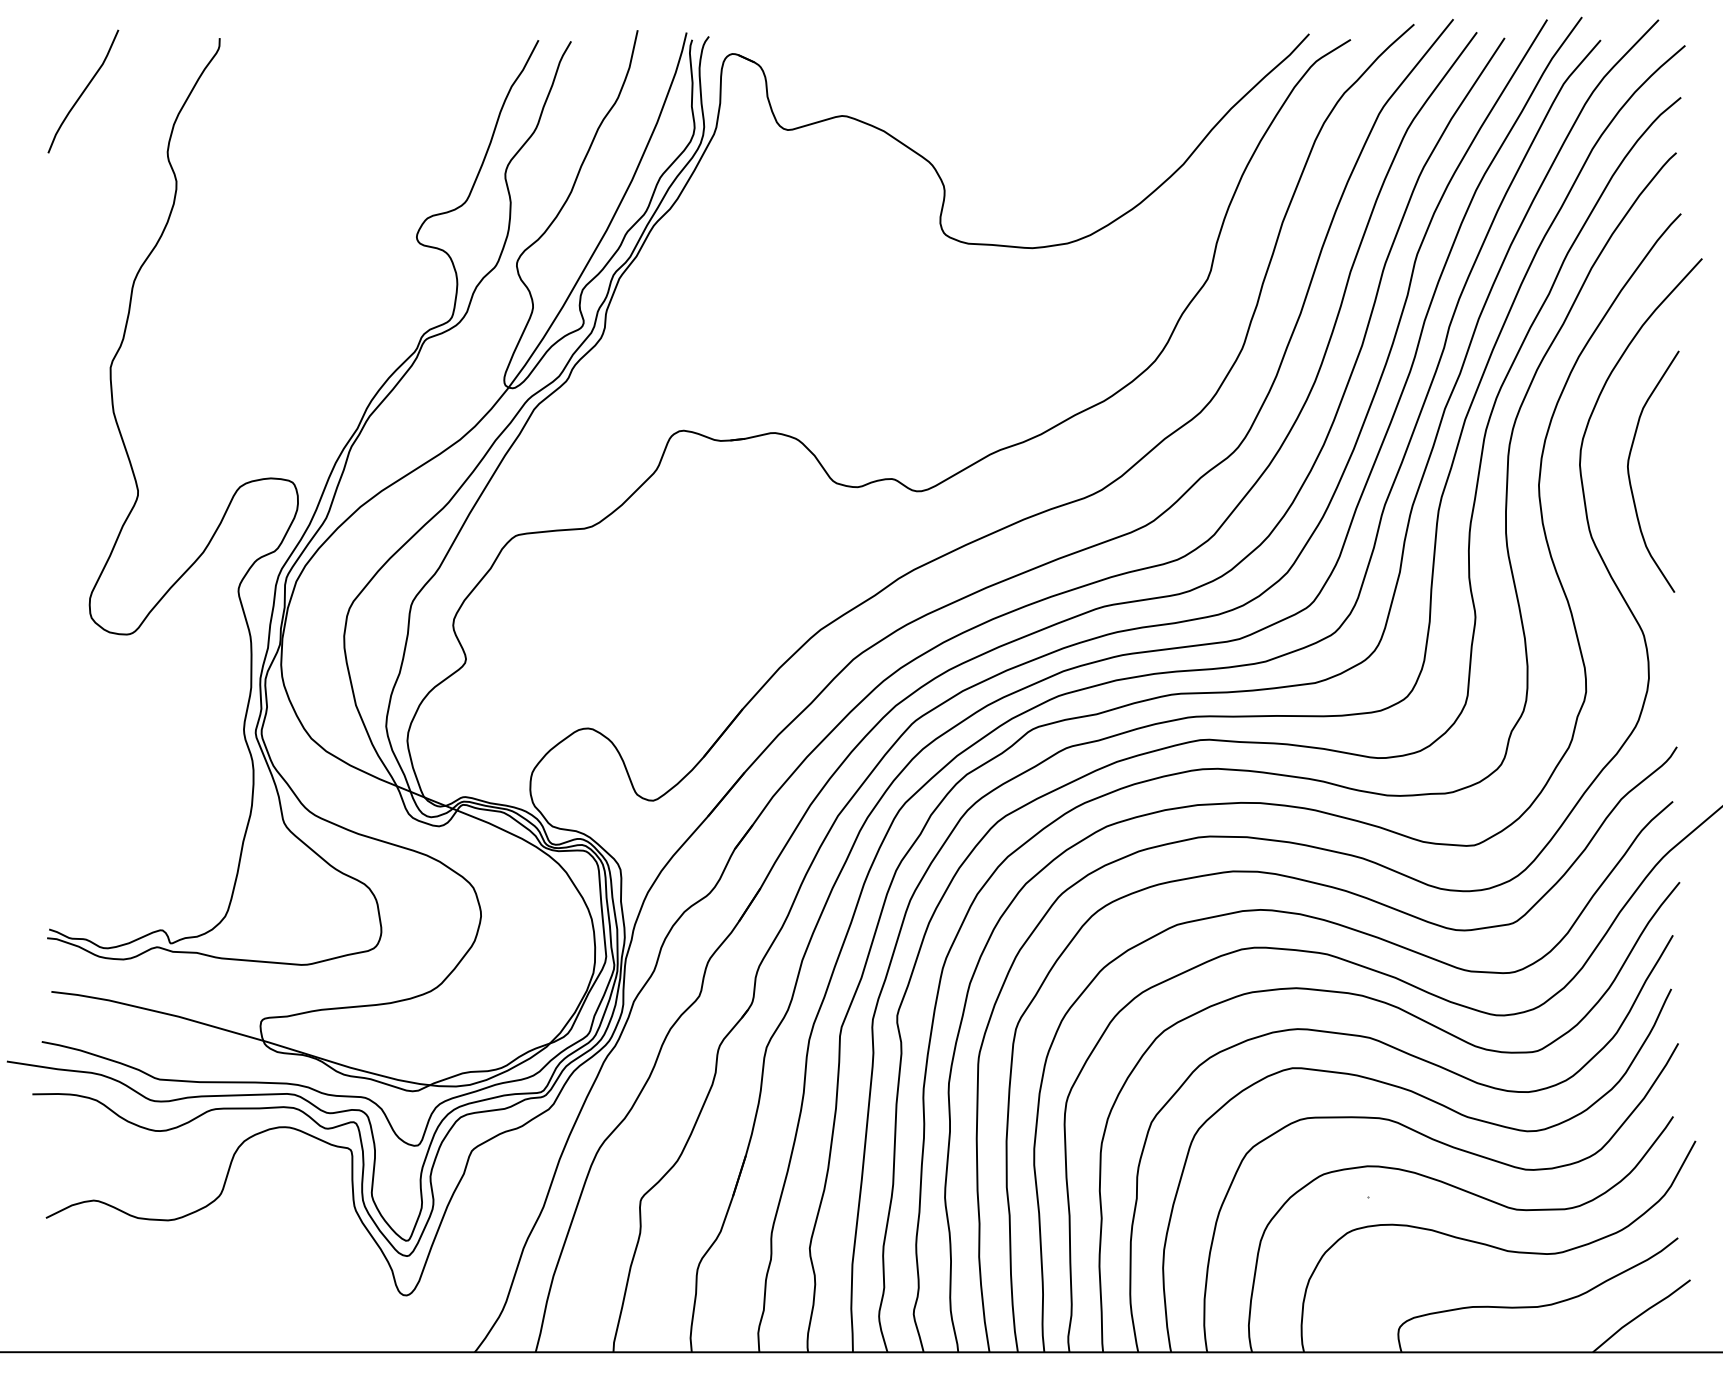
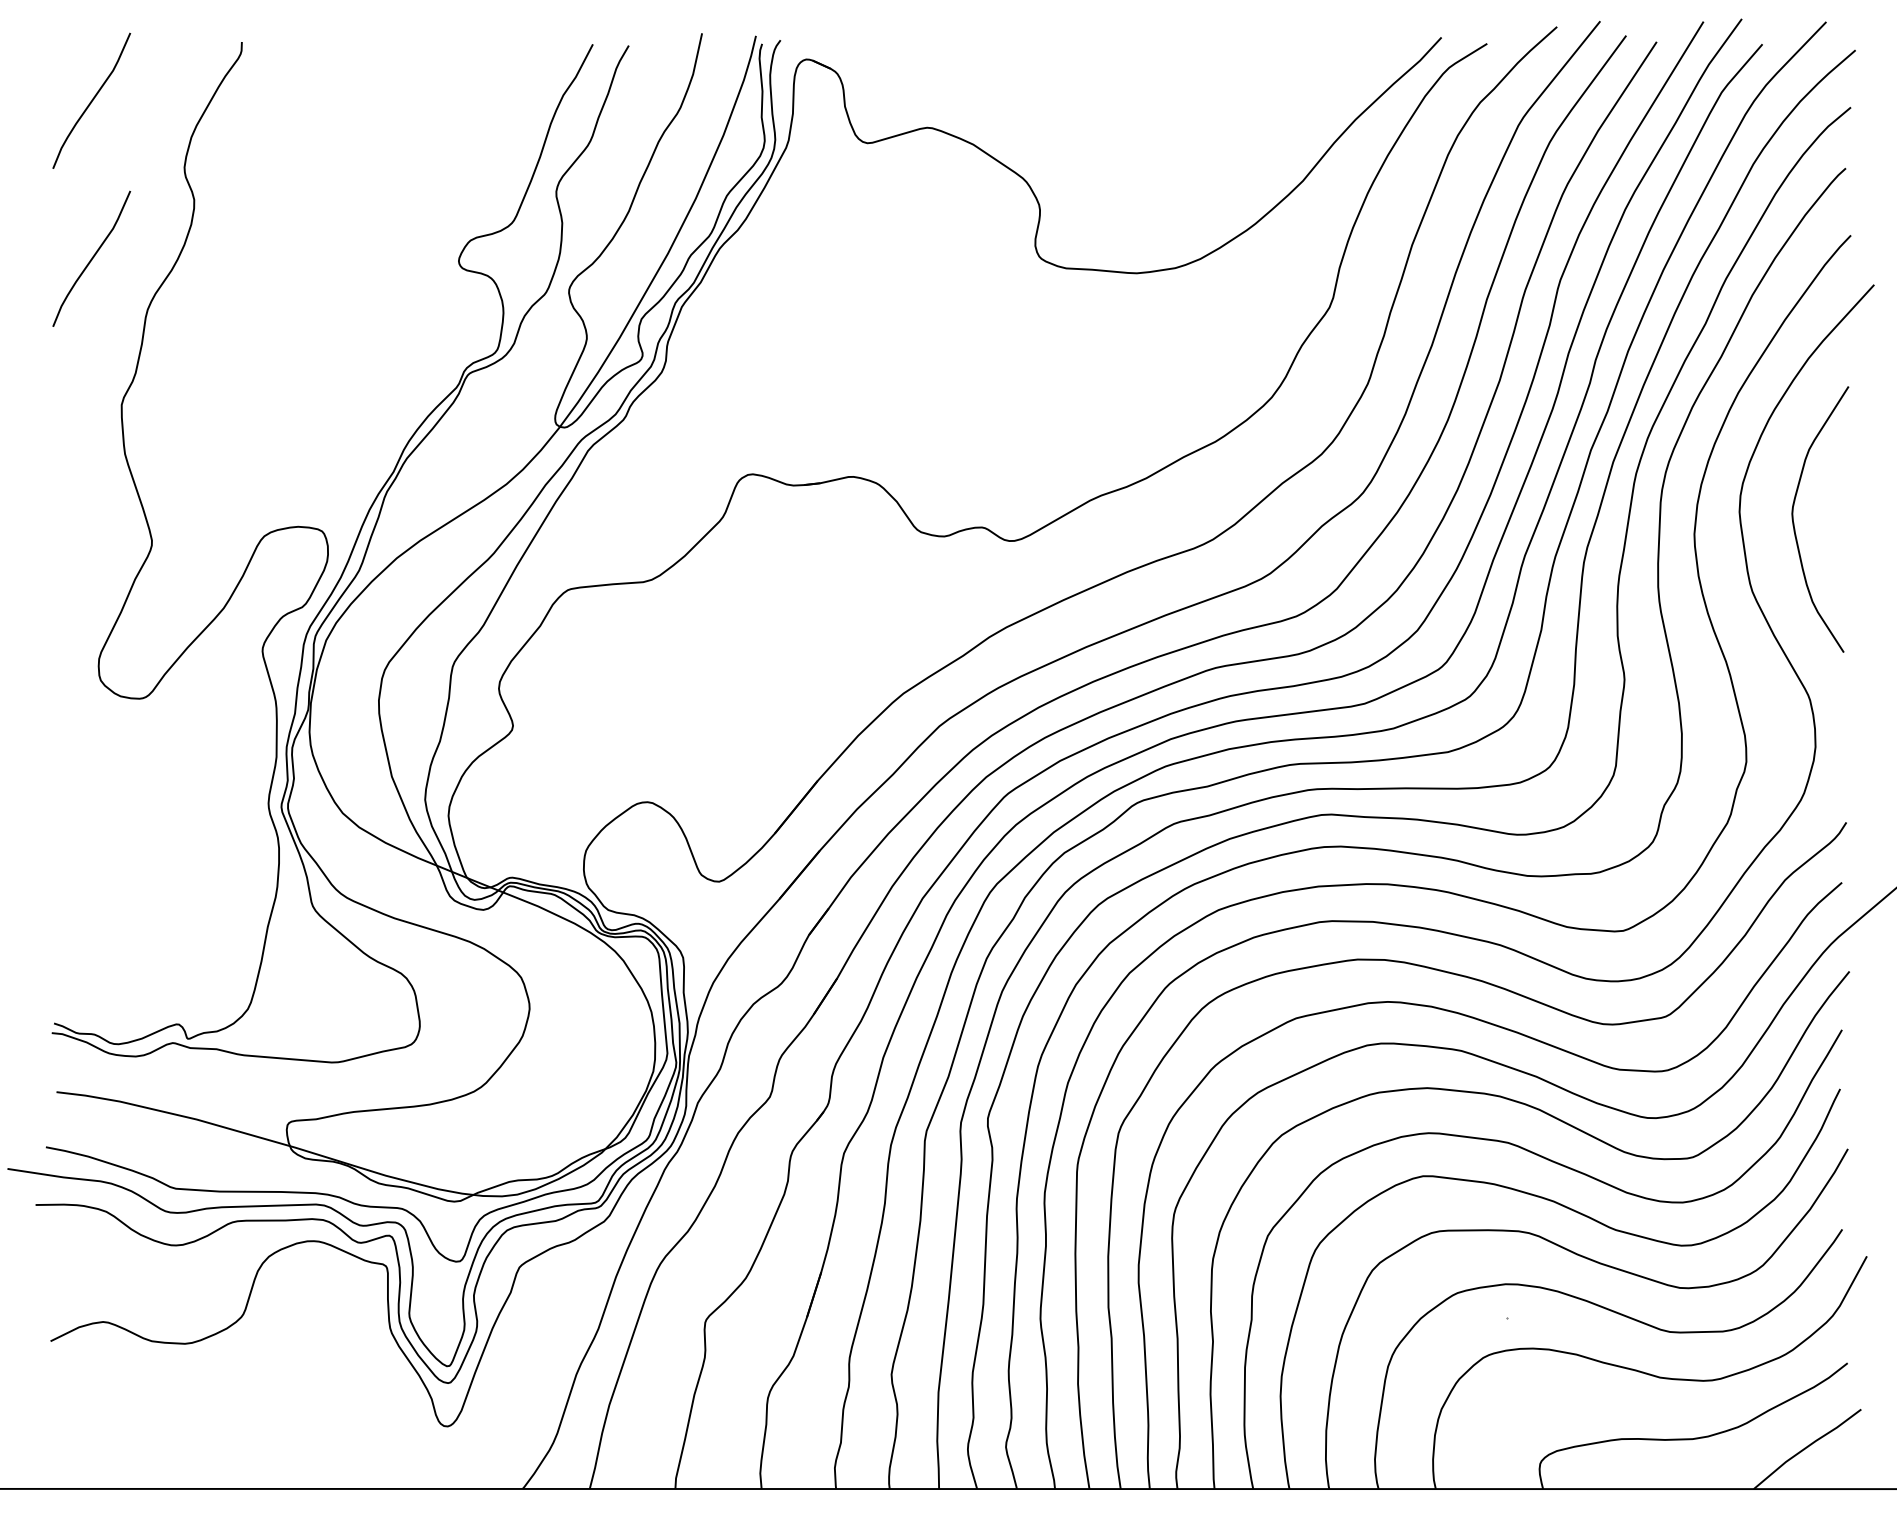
curve: (83, 234) -> (91, 258), added

